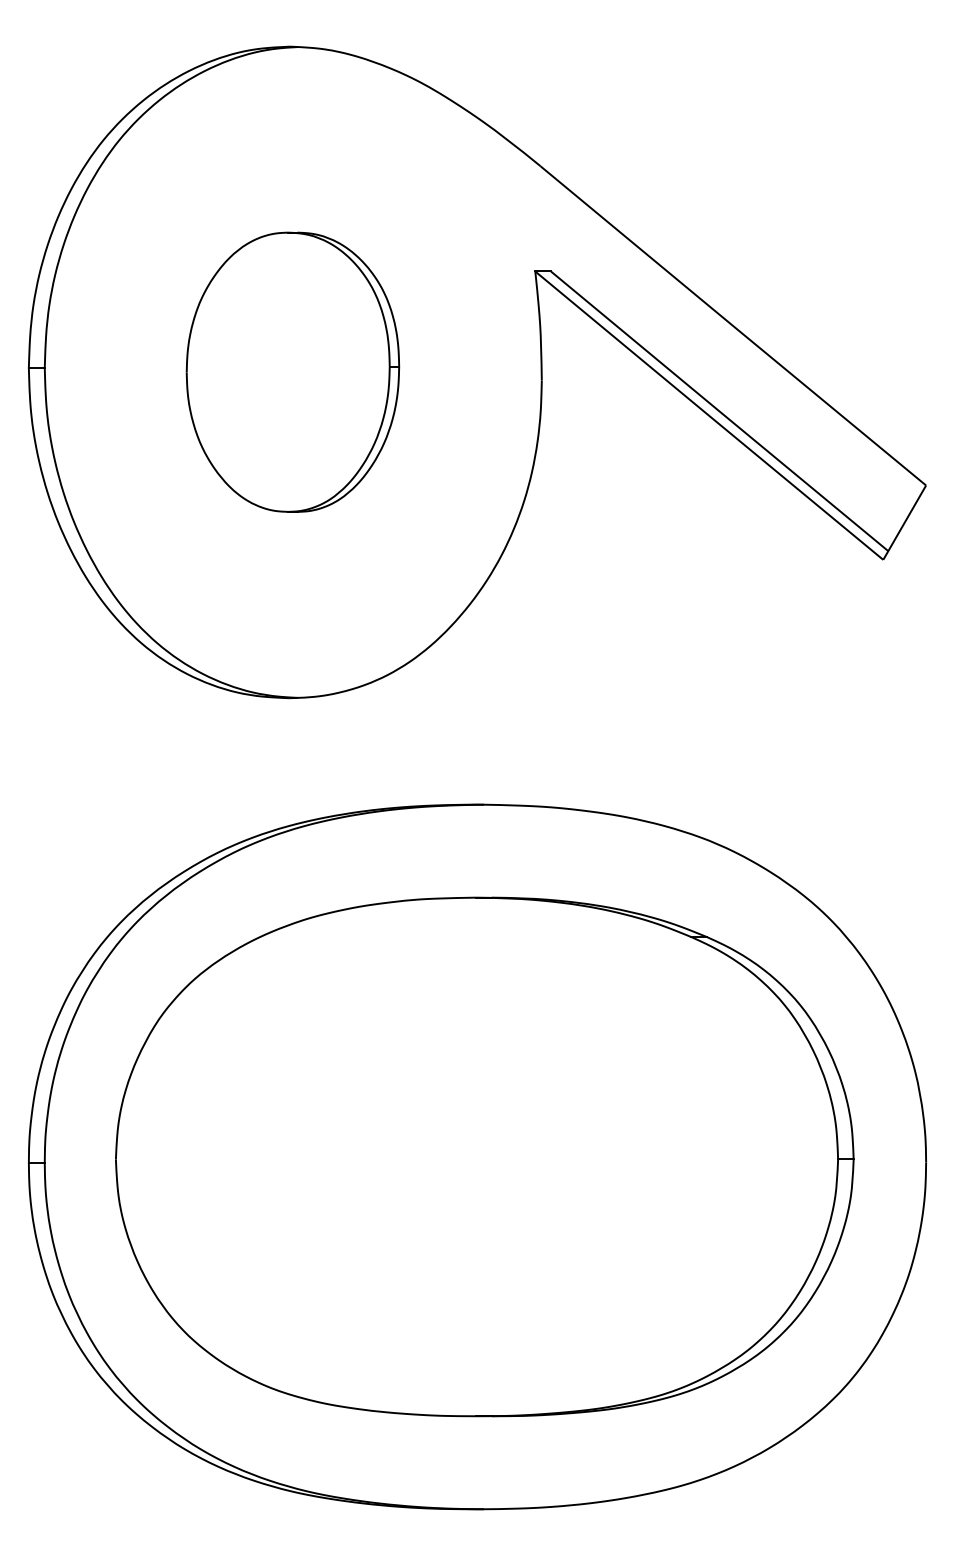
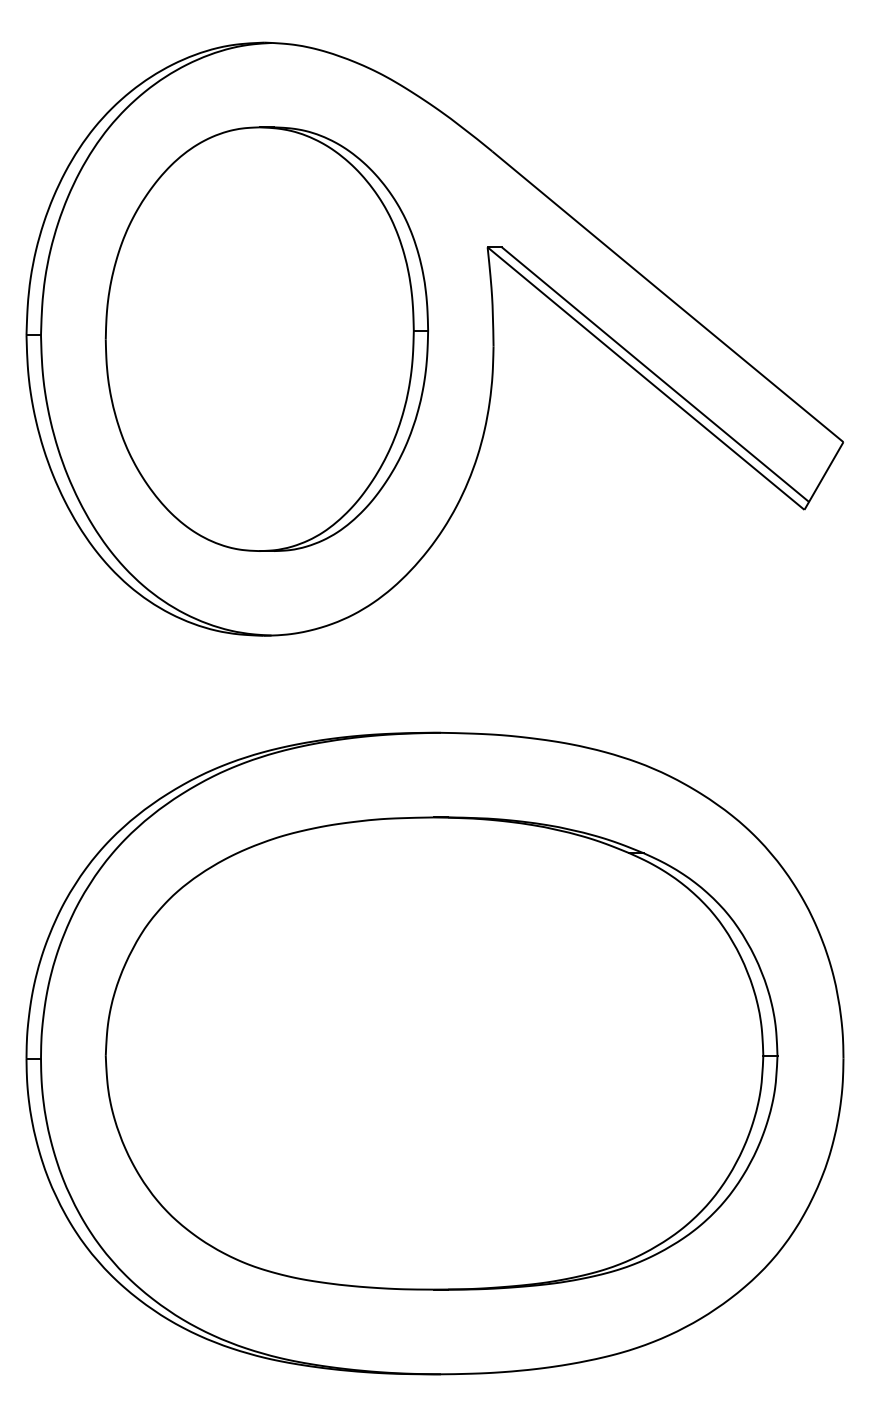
part: (292, 371) -> (266, 338), size x1.67

